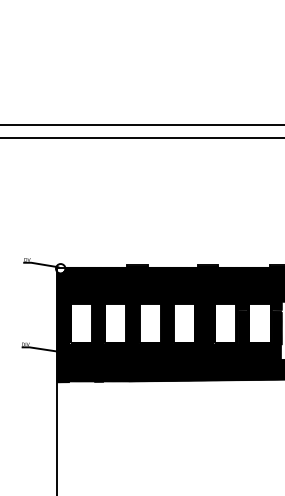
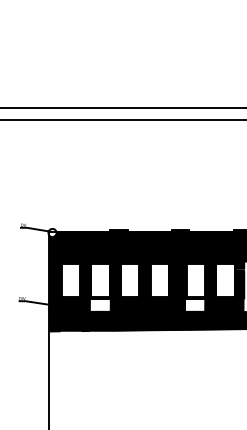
hatch: (115, 351) -> (100, 304), removed
hatch: (224, 351) -> (194, 304), removed

